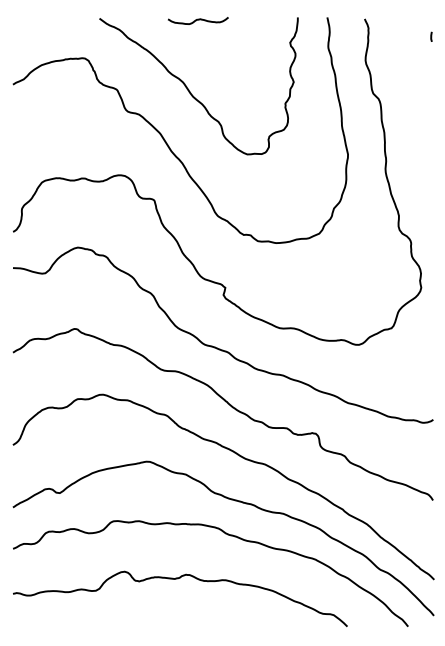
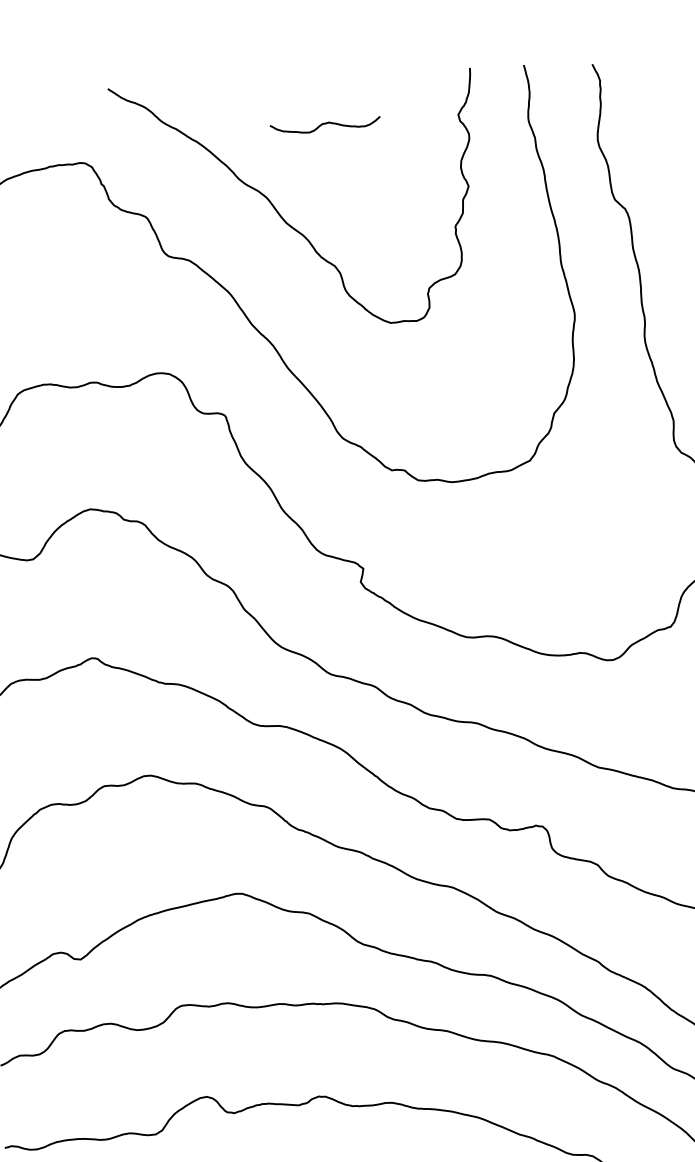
curve: (198, 20) -> (325, 125), moved

